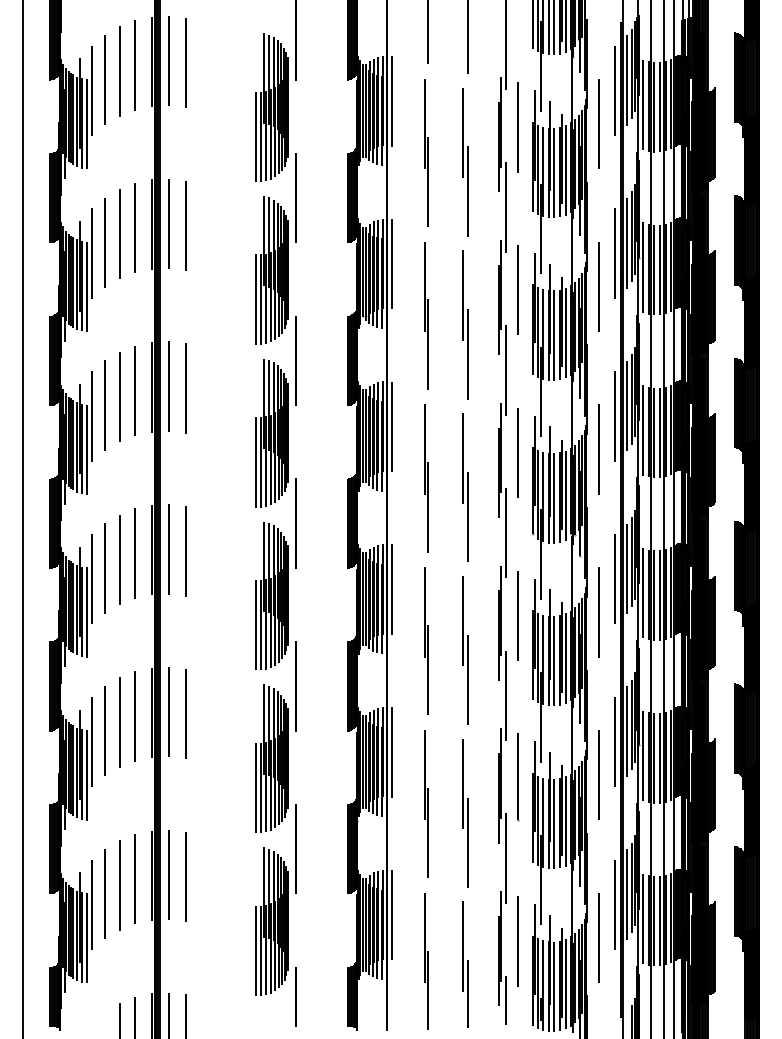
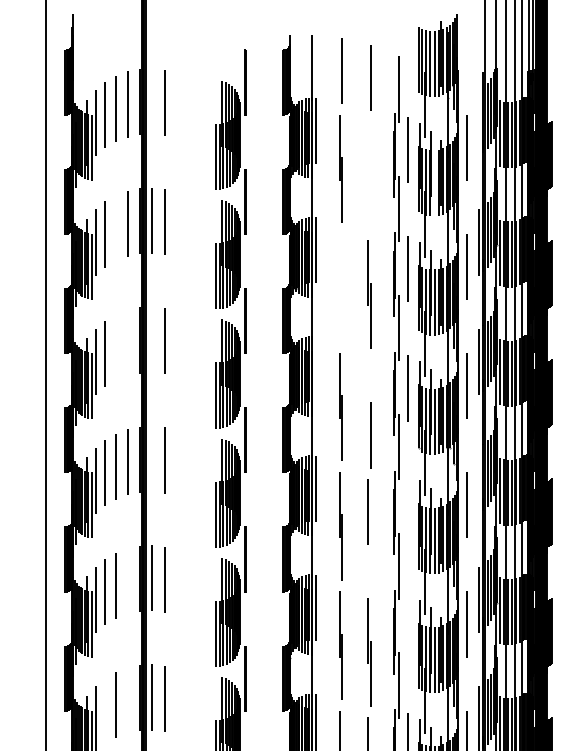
line: (168, 60) -> (152, 101), removed
line: (614, 90) -> (478, 123), removed
part: (465, 162) -> (369, 175), removed
line: (554, 172) -> (434, 183), removed
line: (119, 233) -> (116, 227), removed
part: (426, 315) -> (340, 287), removed
line: (168, 386) -> (152, 339), removed
line: (135, 390) -> (127, 342), removed
line: (119, 396) -> (116, 347), removed
line: (392, 426) -> (316, 369), removed
line: (463, 458) -> (368, 392), removed
line: (168, 549) -> (152, 459), removed
line: (614, 578) -> (478, 480), removed
line: (518, 615) -> (408, 507), removed
line: (467, 679) -> (370, 554), removed
line: (135, 716) -> (127, 581), removed
line: (518, 777) -> (408, 626), removed
line: (135, 879) -> (127, 700), removed
line: (104, 893) -> (105, 711), removed

